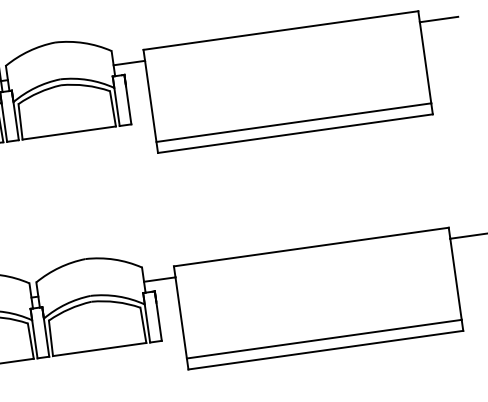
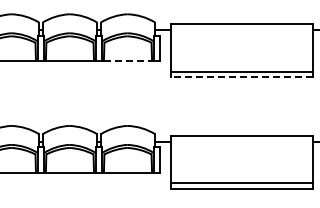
line: (70, 133) -> (128, 61), solid -> dashed
line: (295, 133) -> (242, 77), solid -> dashed

